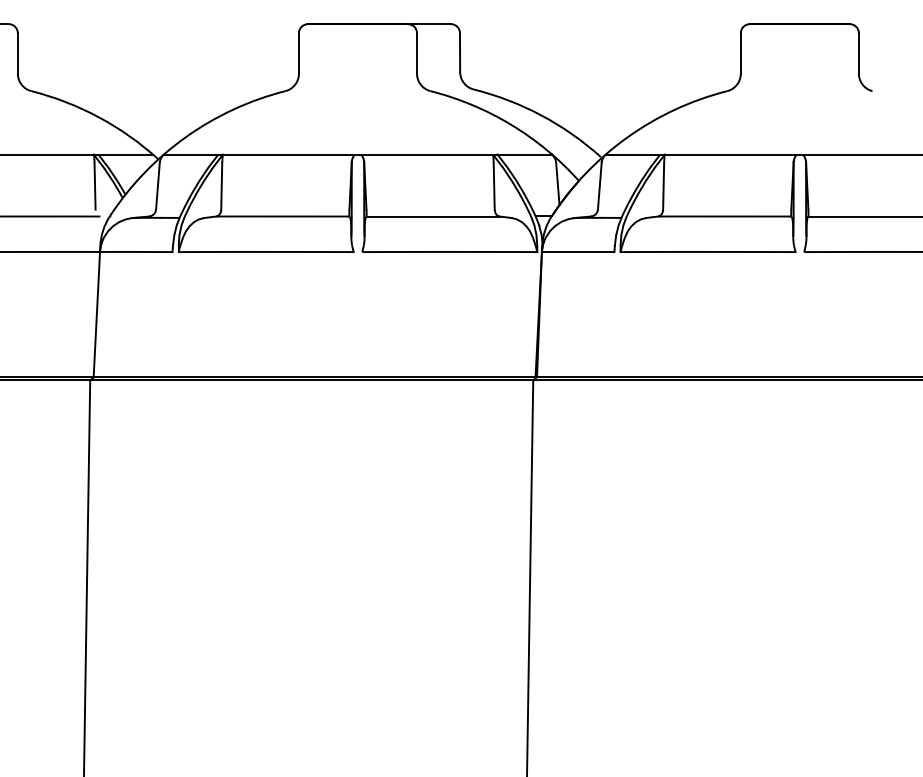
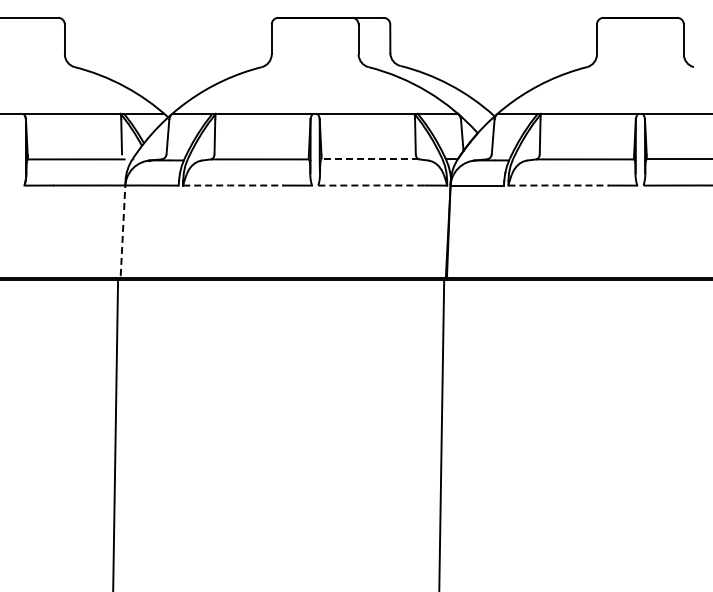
line: (433, 216) -> (370, 159), solid -> dashed
line: (245, 251) -> (232, 185), solid -> dashed
line: (434, 251) -> (371, 185), solid -> dashed
line: (687, 251) -> (557, 185), solid -> dashed
line: (97, 311) -> (123, 229), solid -> dashed

